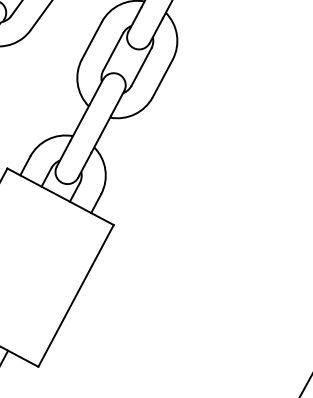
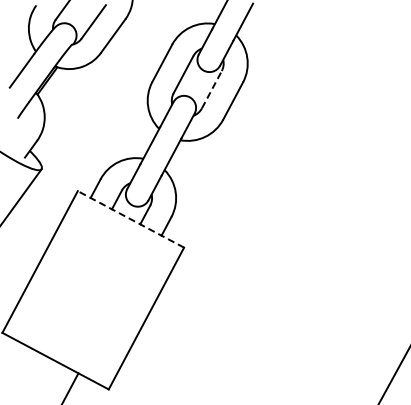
line: (142, 66) -> (212, 89), solid -> dashed
line: (60, 196) -> (130, 219), solid -> dashed

